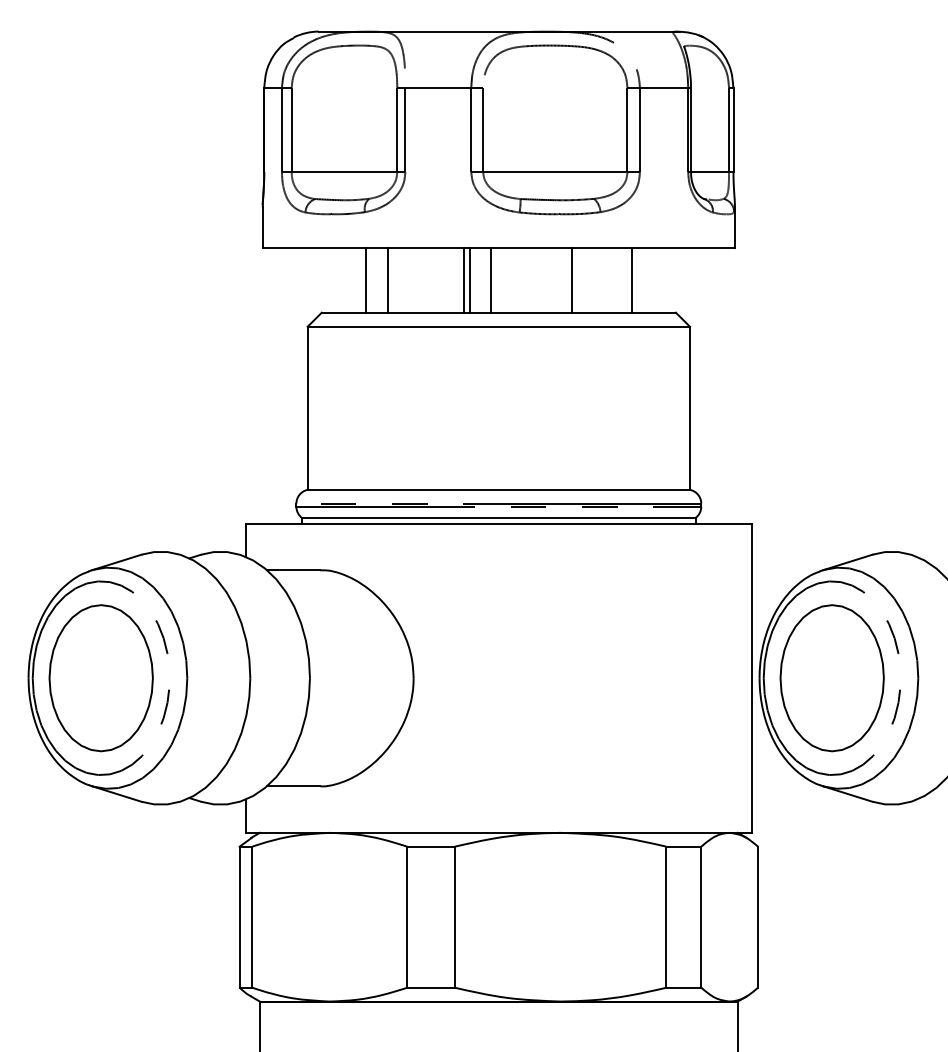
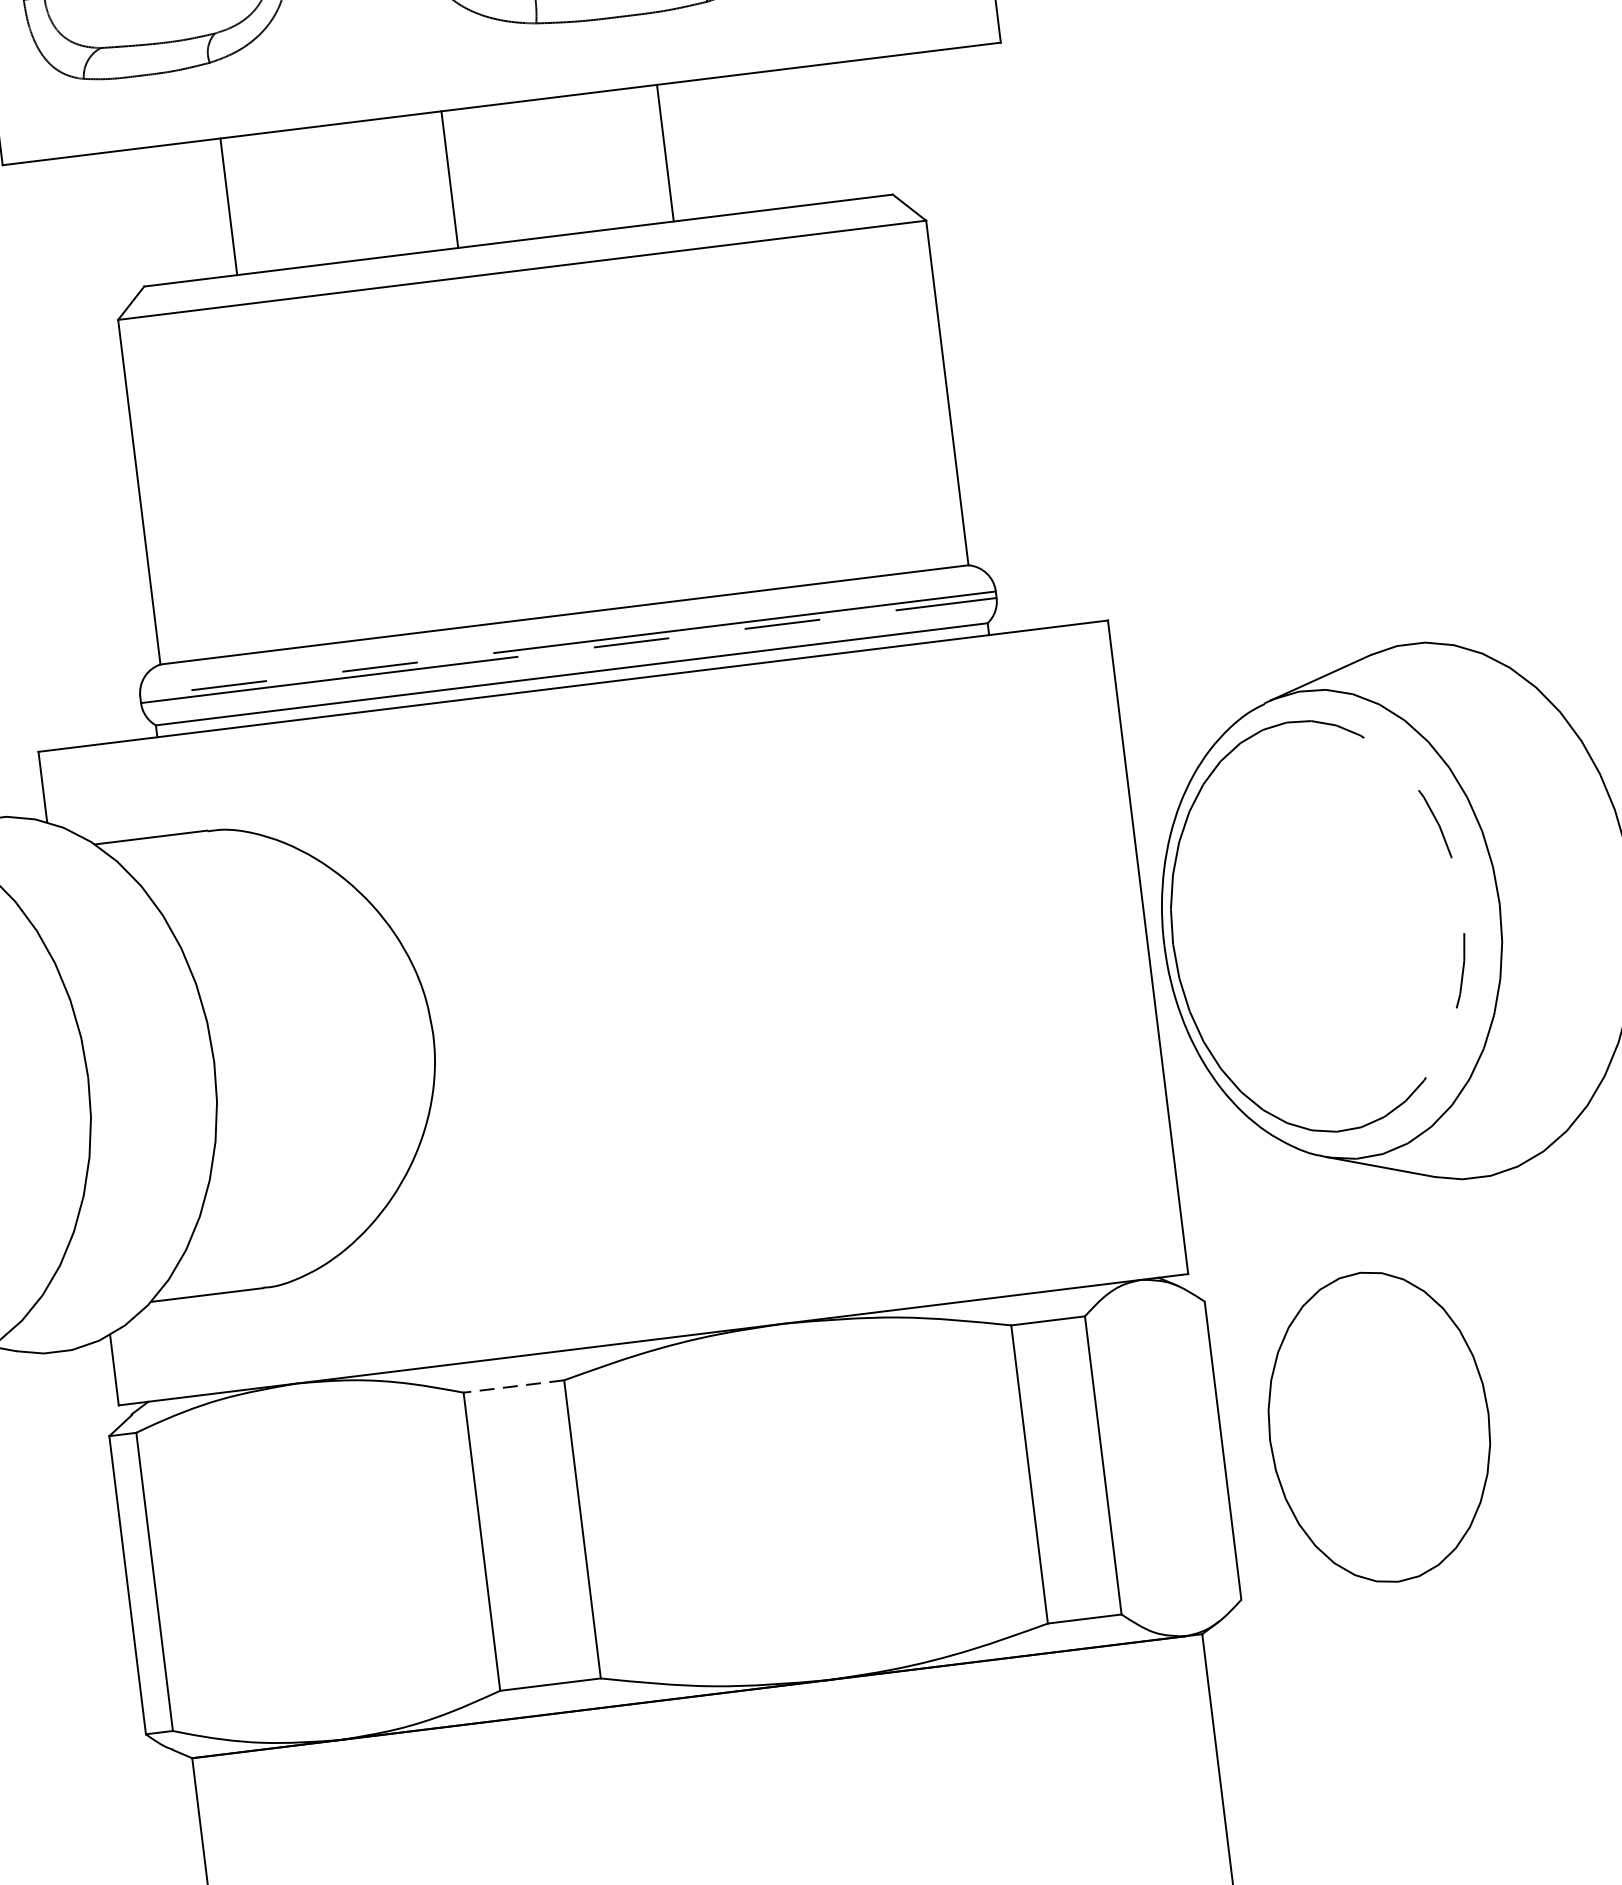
line: (387, 280) -> (274, 201), removed
line: (464, 280) -> (437, 181), removed
line: (490, 280) -> (492, 174), removed
line: (631, 280) -> (790, 138), removed
part: (831, 678) -> (1377, 1428), moved
line: (431, 846) -> (514, 1386), solid -> dashed

